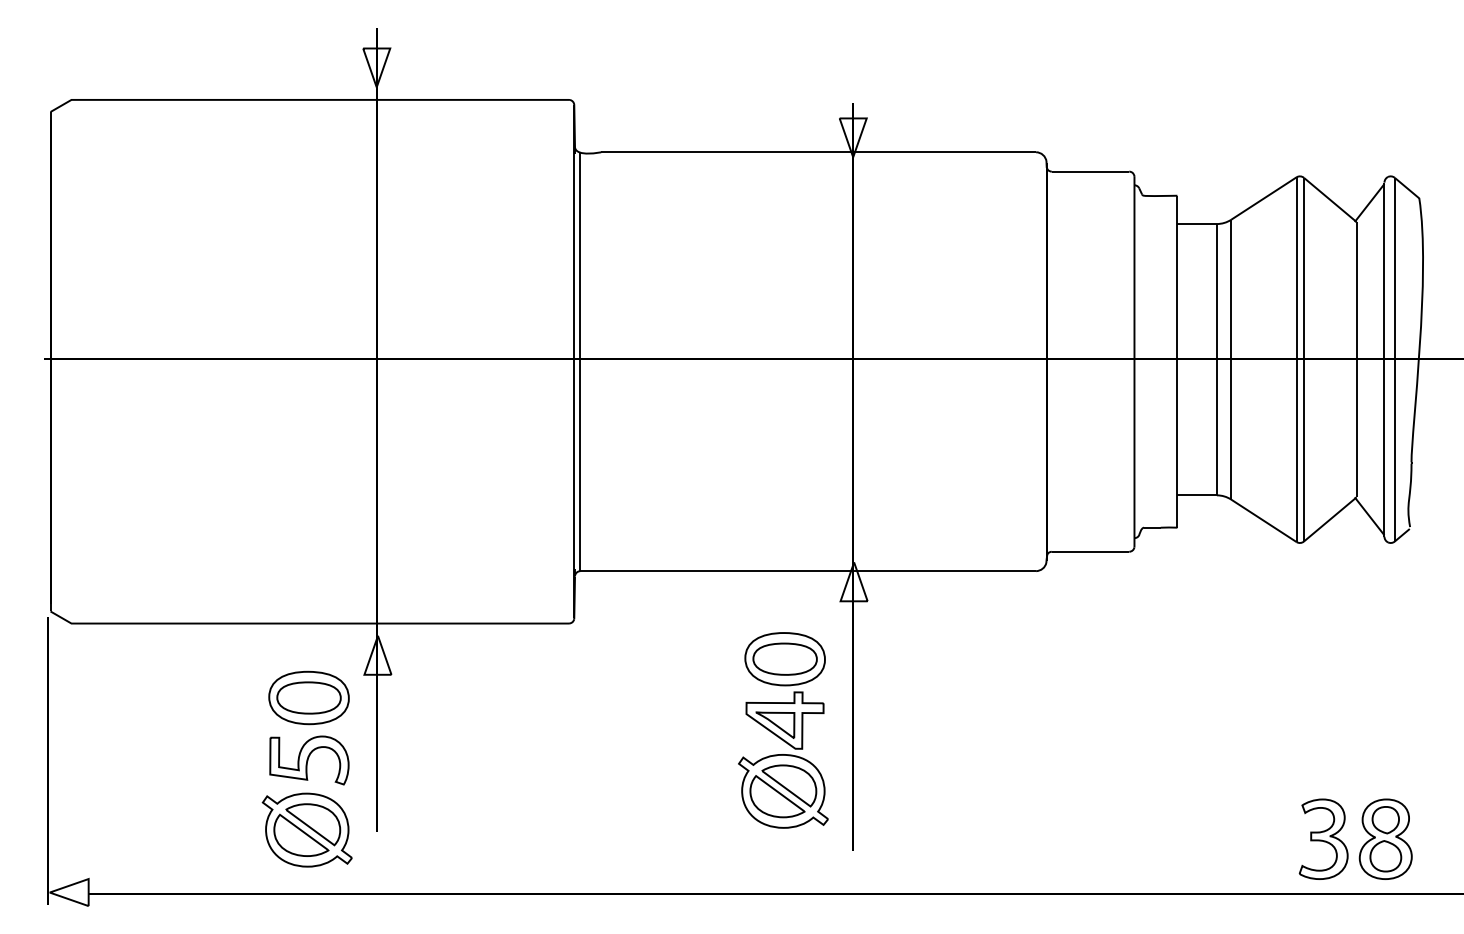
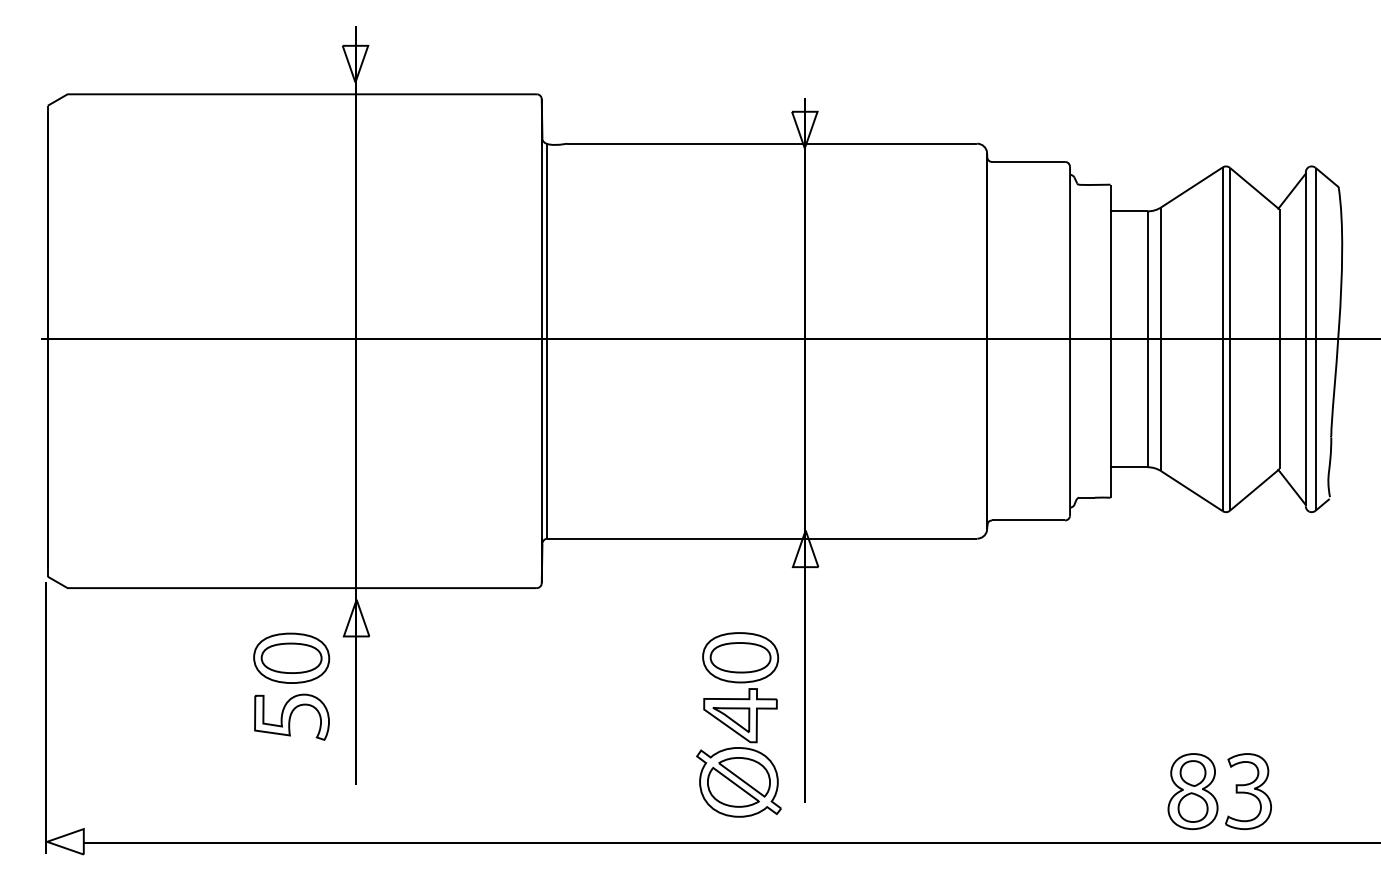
part: (782, 729) -> (738, 724), moved
part: (306, 829) -> (289, 782), removed
part: (1385, 839) -> (1192, 791), moved

